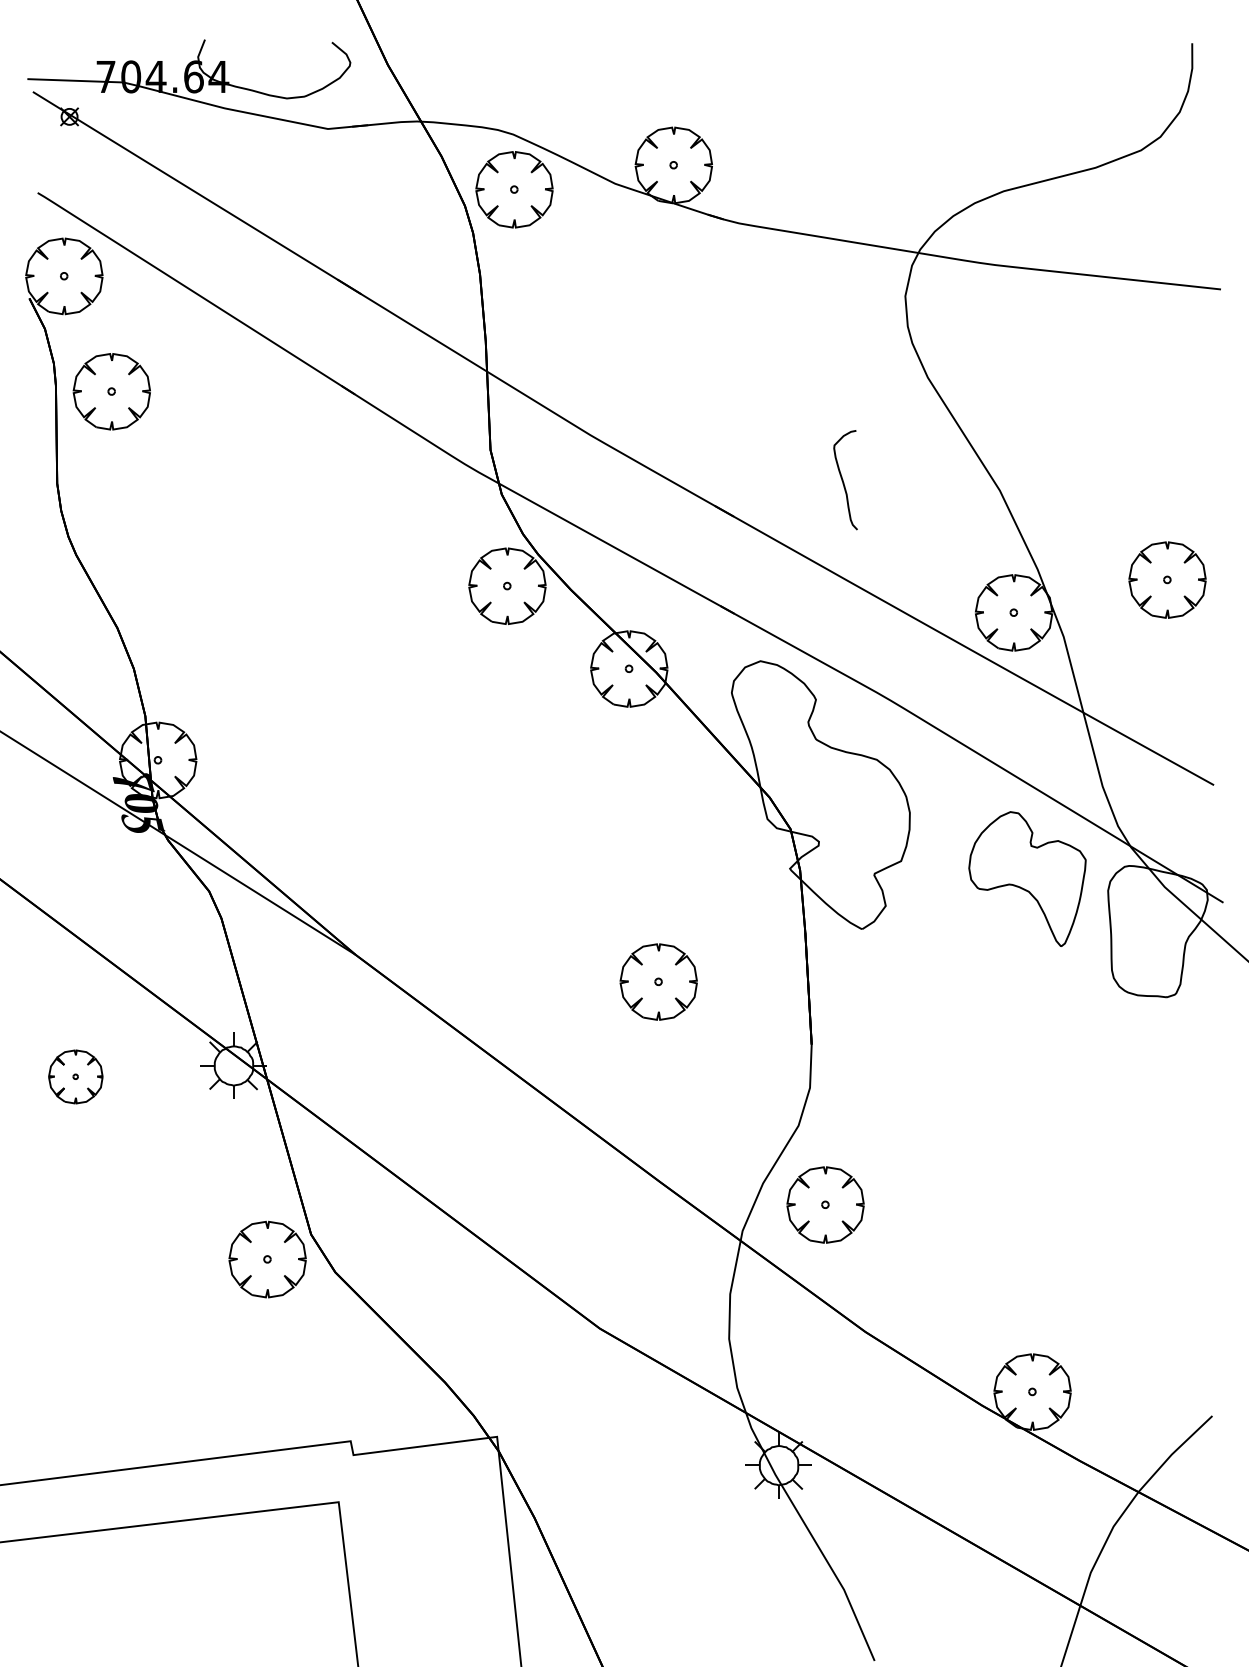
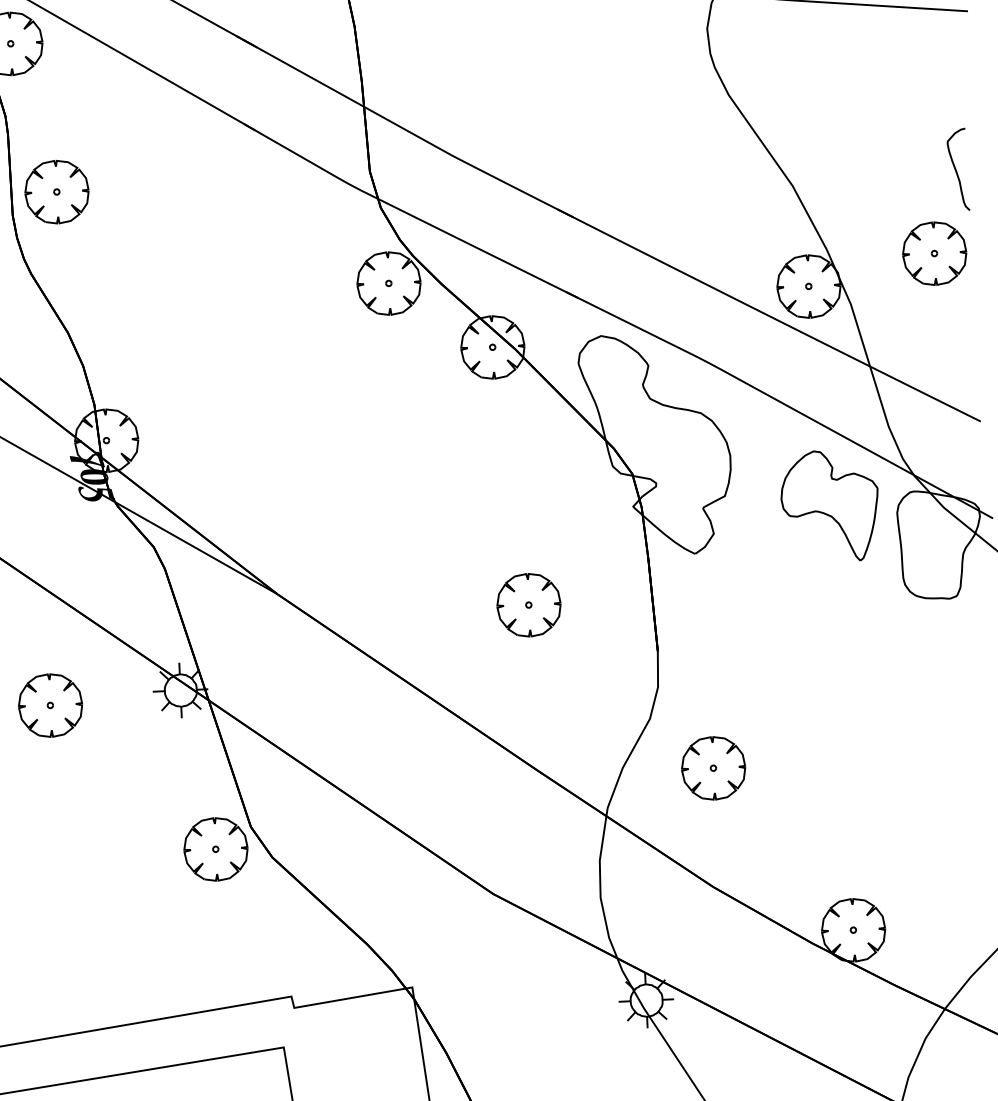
part: (111, 391) -> (56, 191), moved
curve: (843, 480) -> (956, 170), moved
part: (75, 1076) -> (50, 705), size x1.43
part: (825, 1204) -> (713, 767), moved

